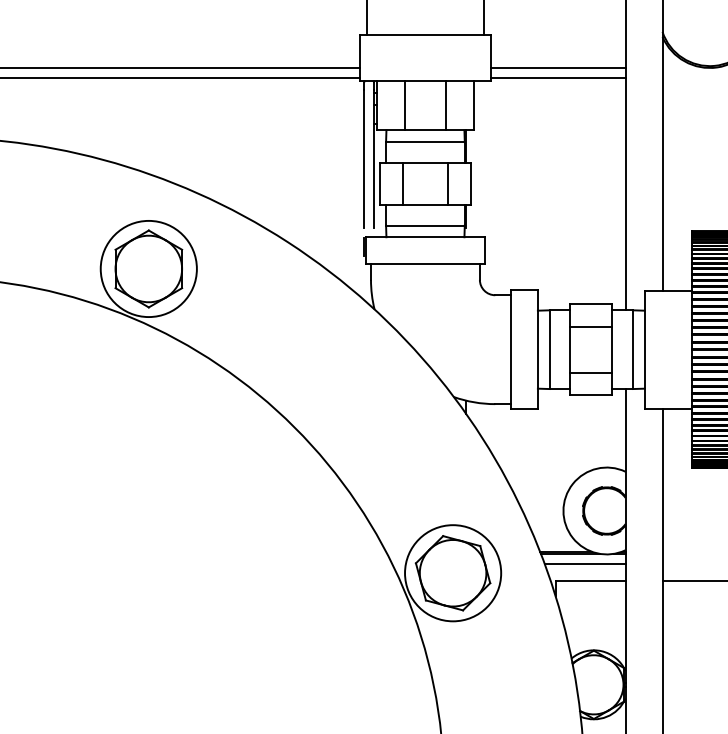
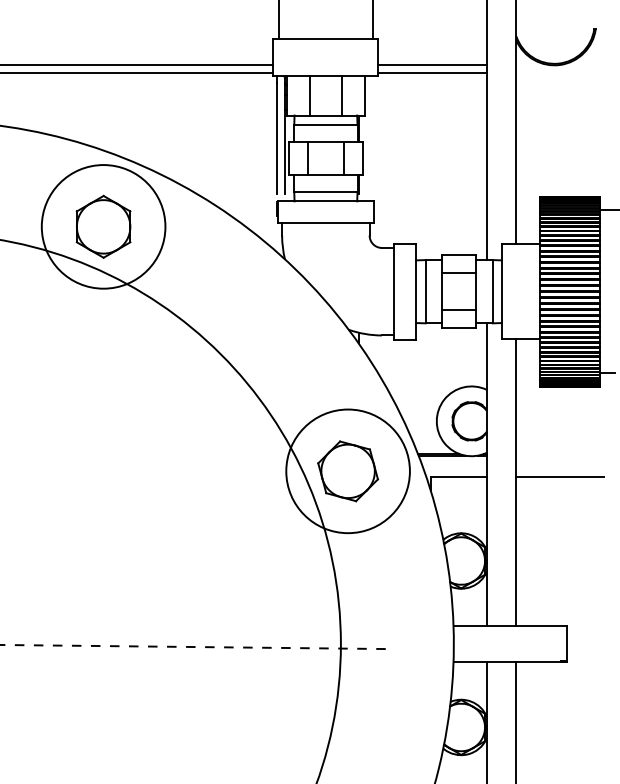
circle: (148, 268) -> (103, 226), size x1.6
line: (584, 563) -> (453, 463), removed
circle: (452, 573) -> (347, 471), size x1.6

